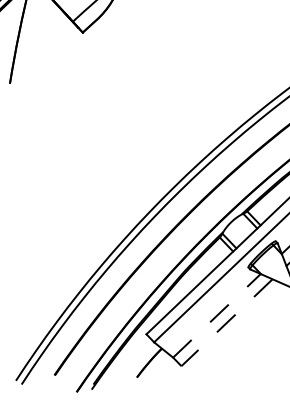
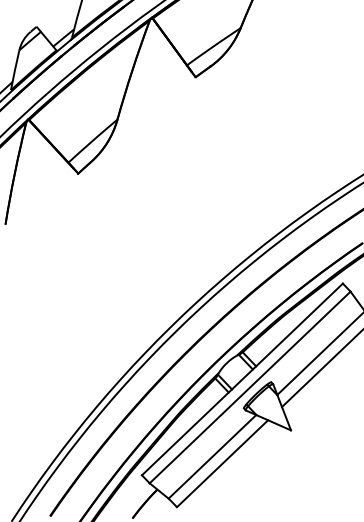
line: (216, 315) -> (212, 456), dashed -> solid
line: (226, 322) -> (222, 463), dashed -> solid

